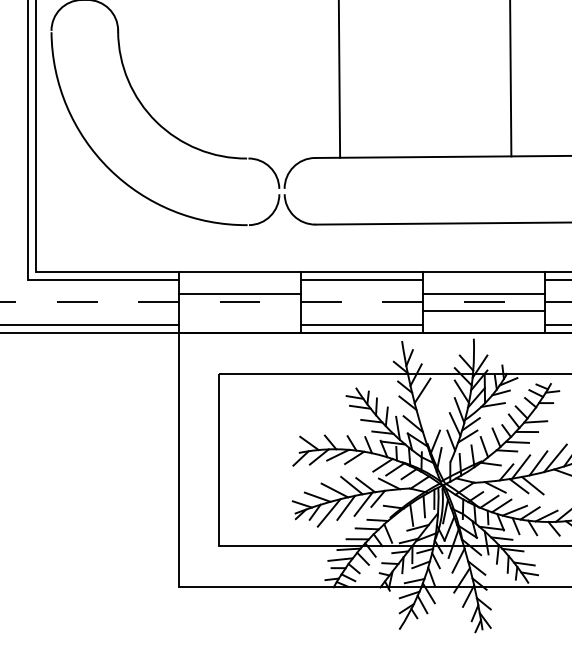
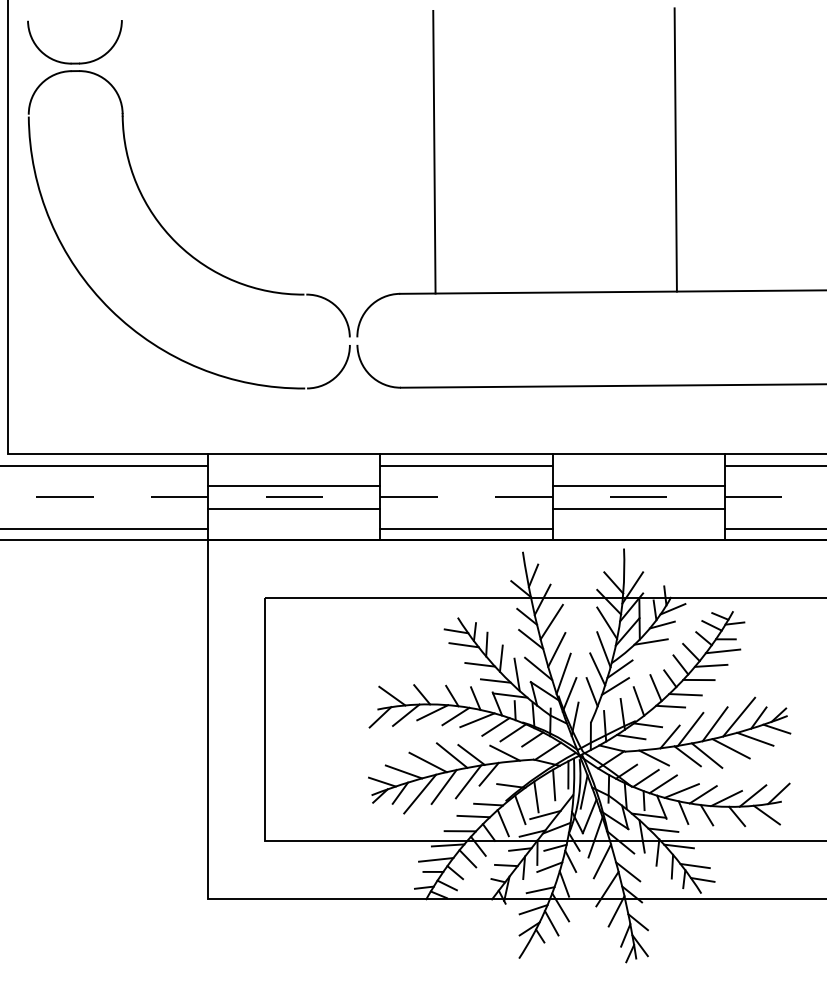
line: (240, 310) -> (294, 508), added
line: (425, 410) -> (556, 649), added
line: (543, 411) -> (722, 651), added
line: (430, 427) -> (563, 673), added
line: (369, 460) -> (477, 720), added
line: (478, 472) -> (630, 736), added
line: (549, 480) -> (730, 748), added
line: (400, 523) -> (520, 809), added

